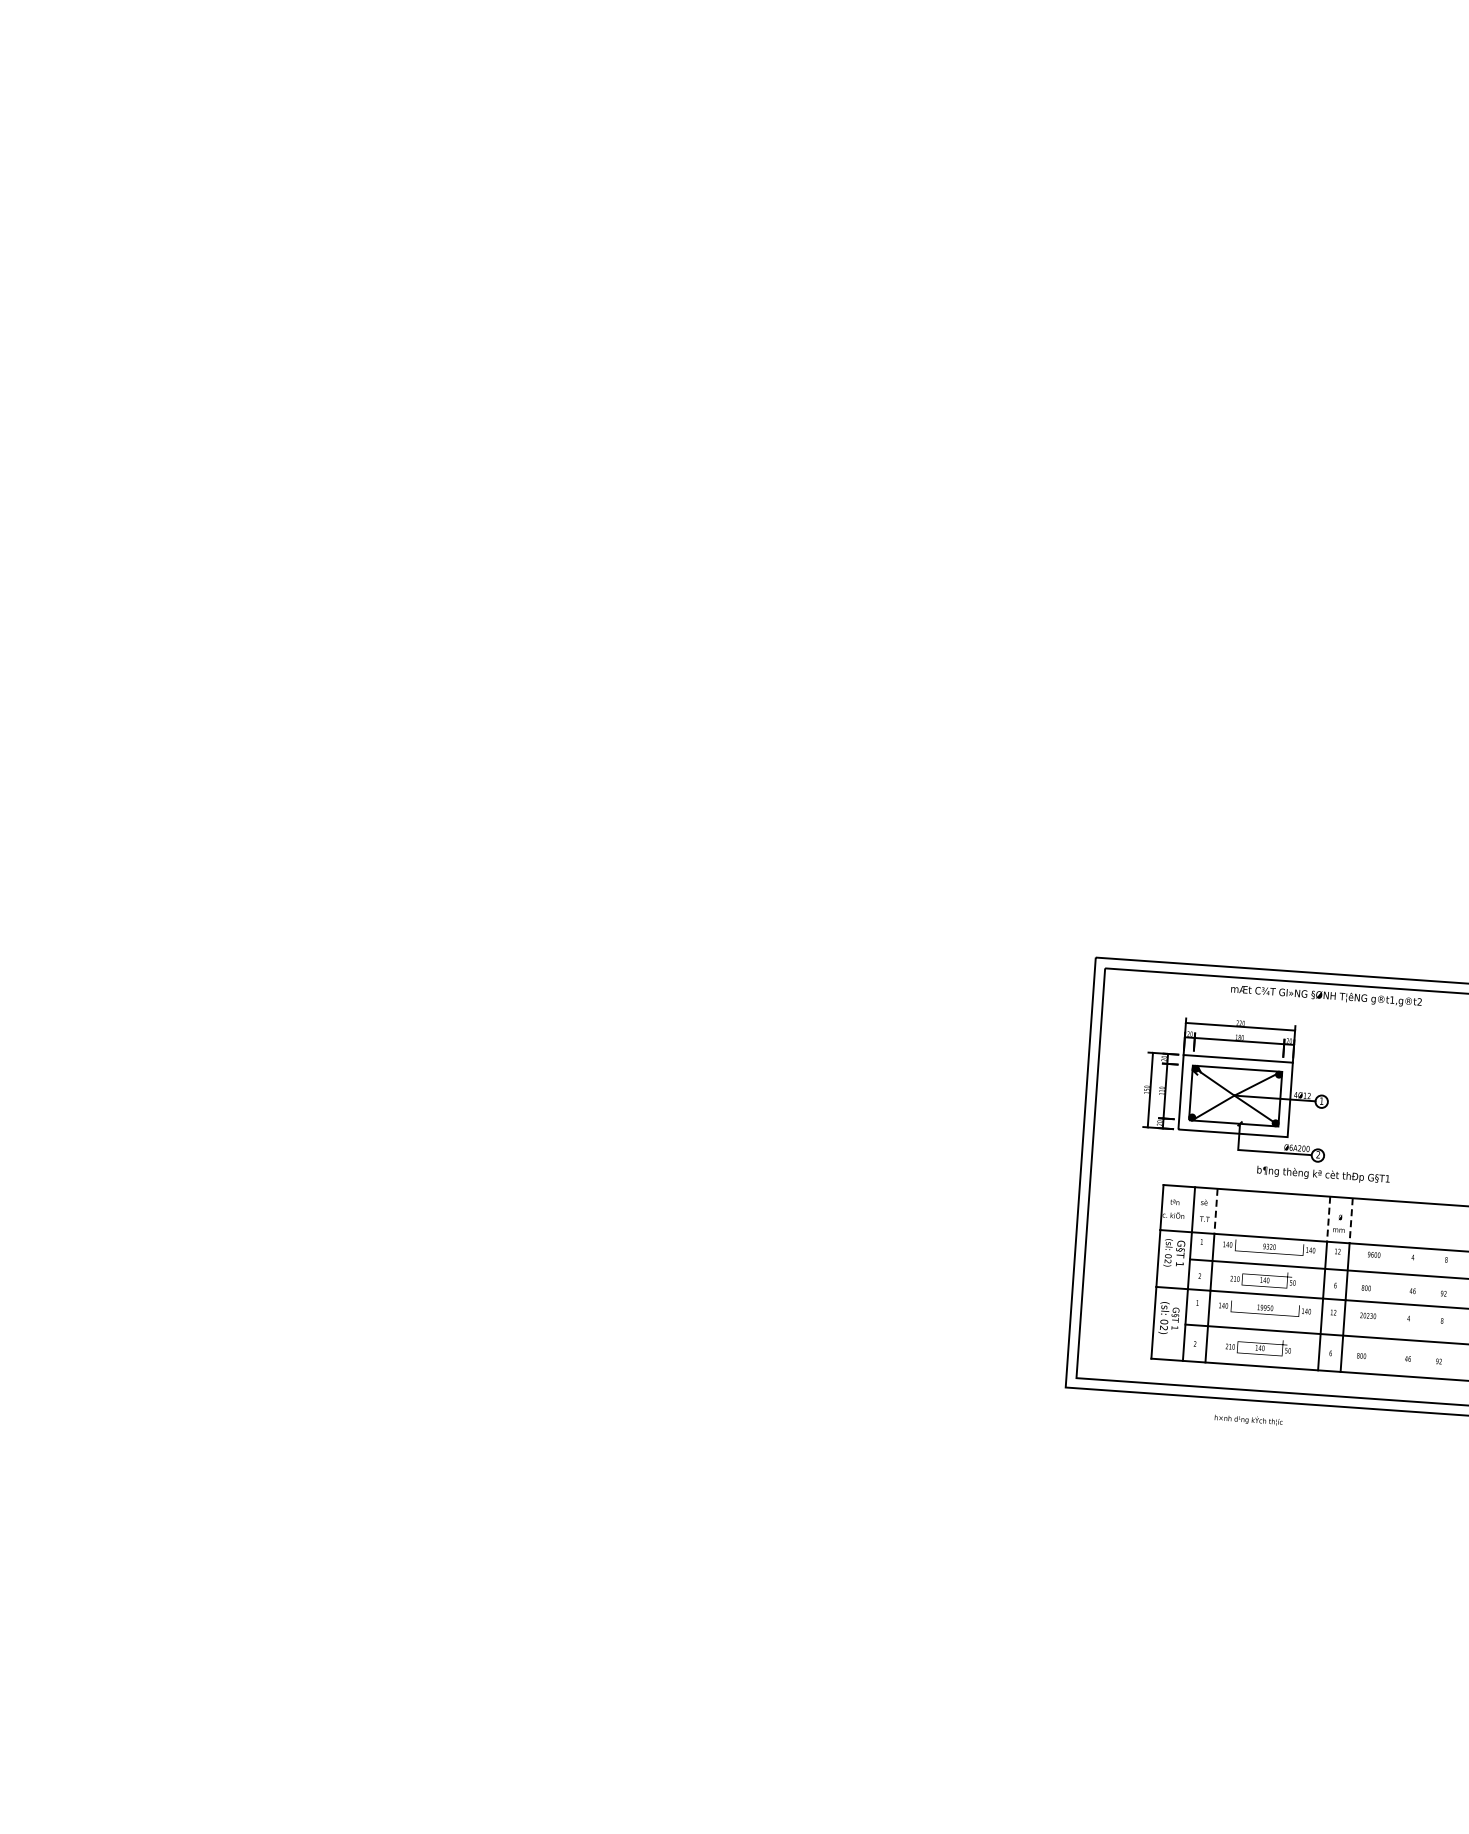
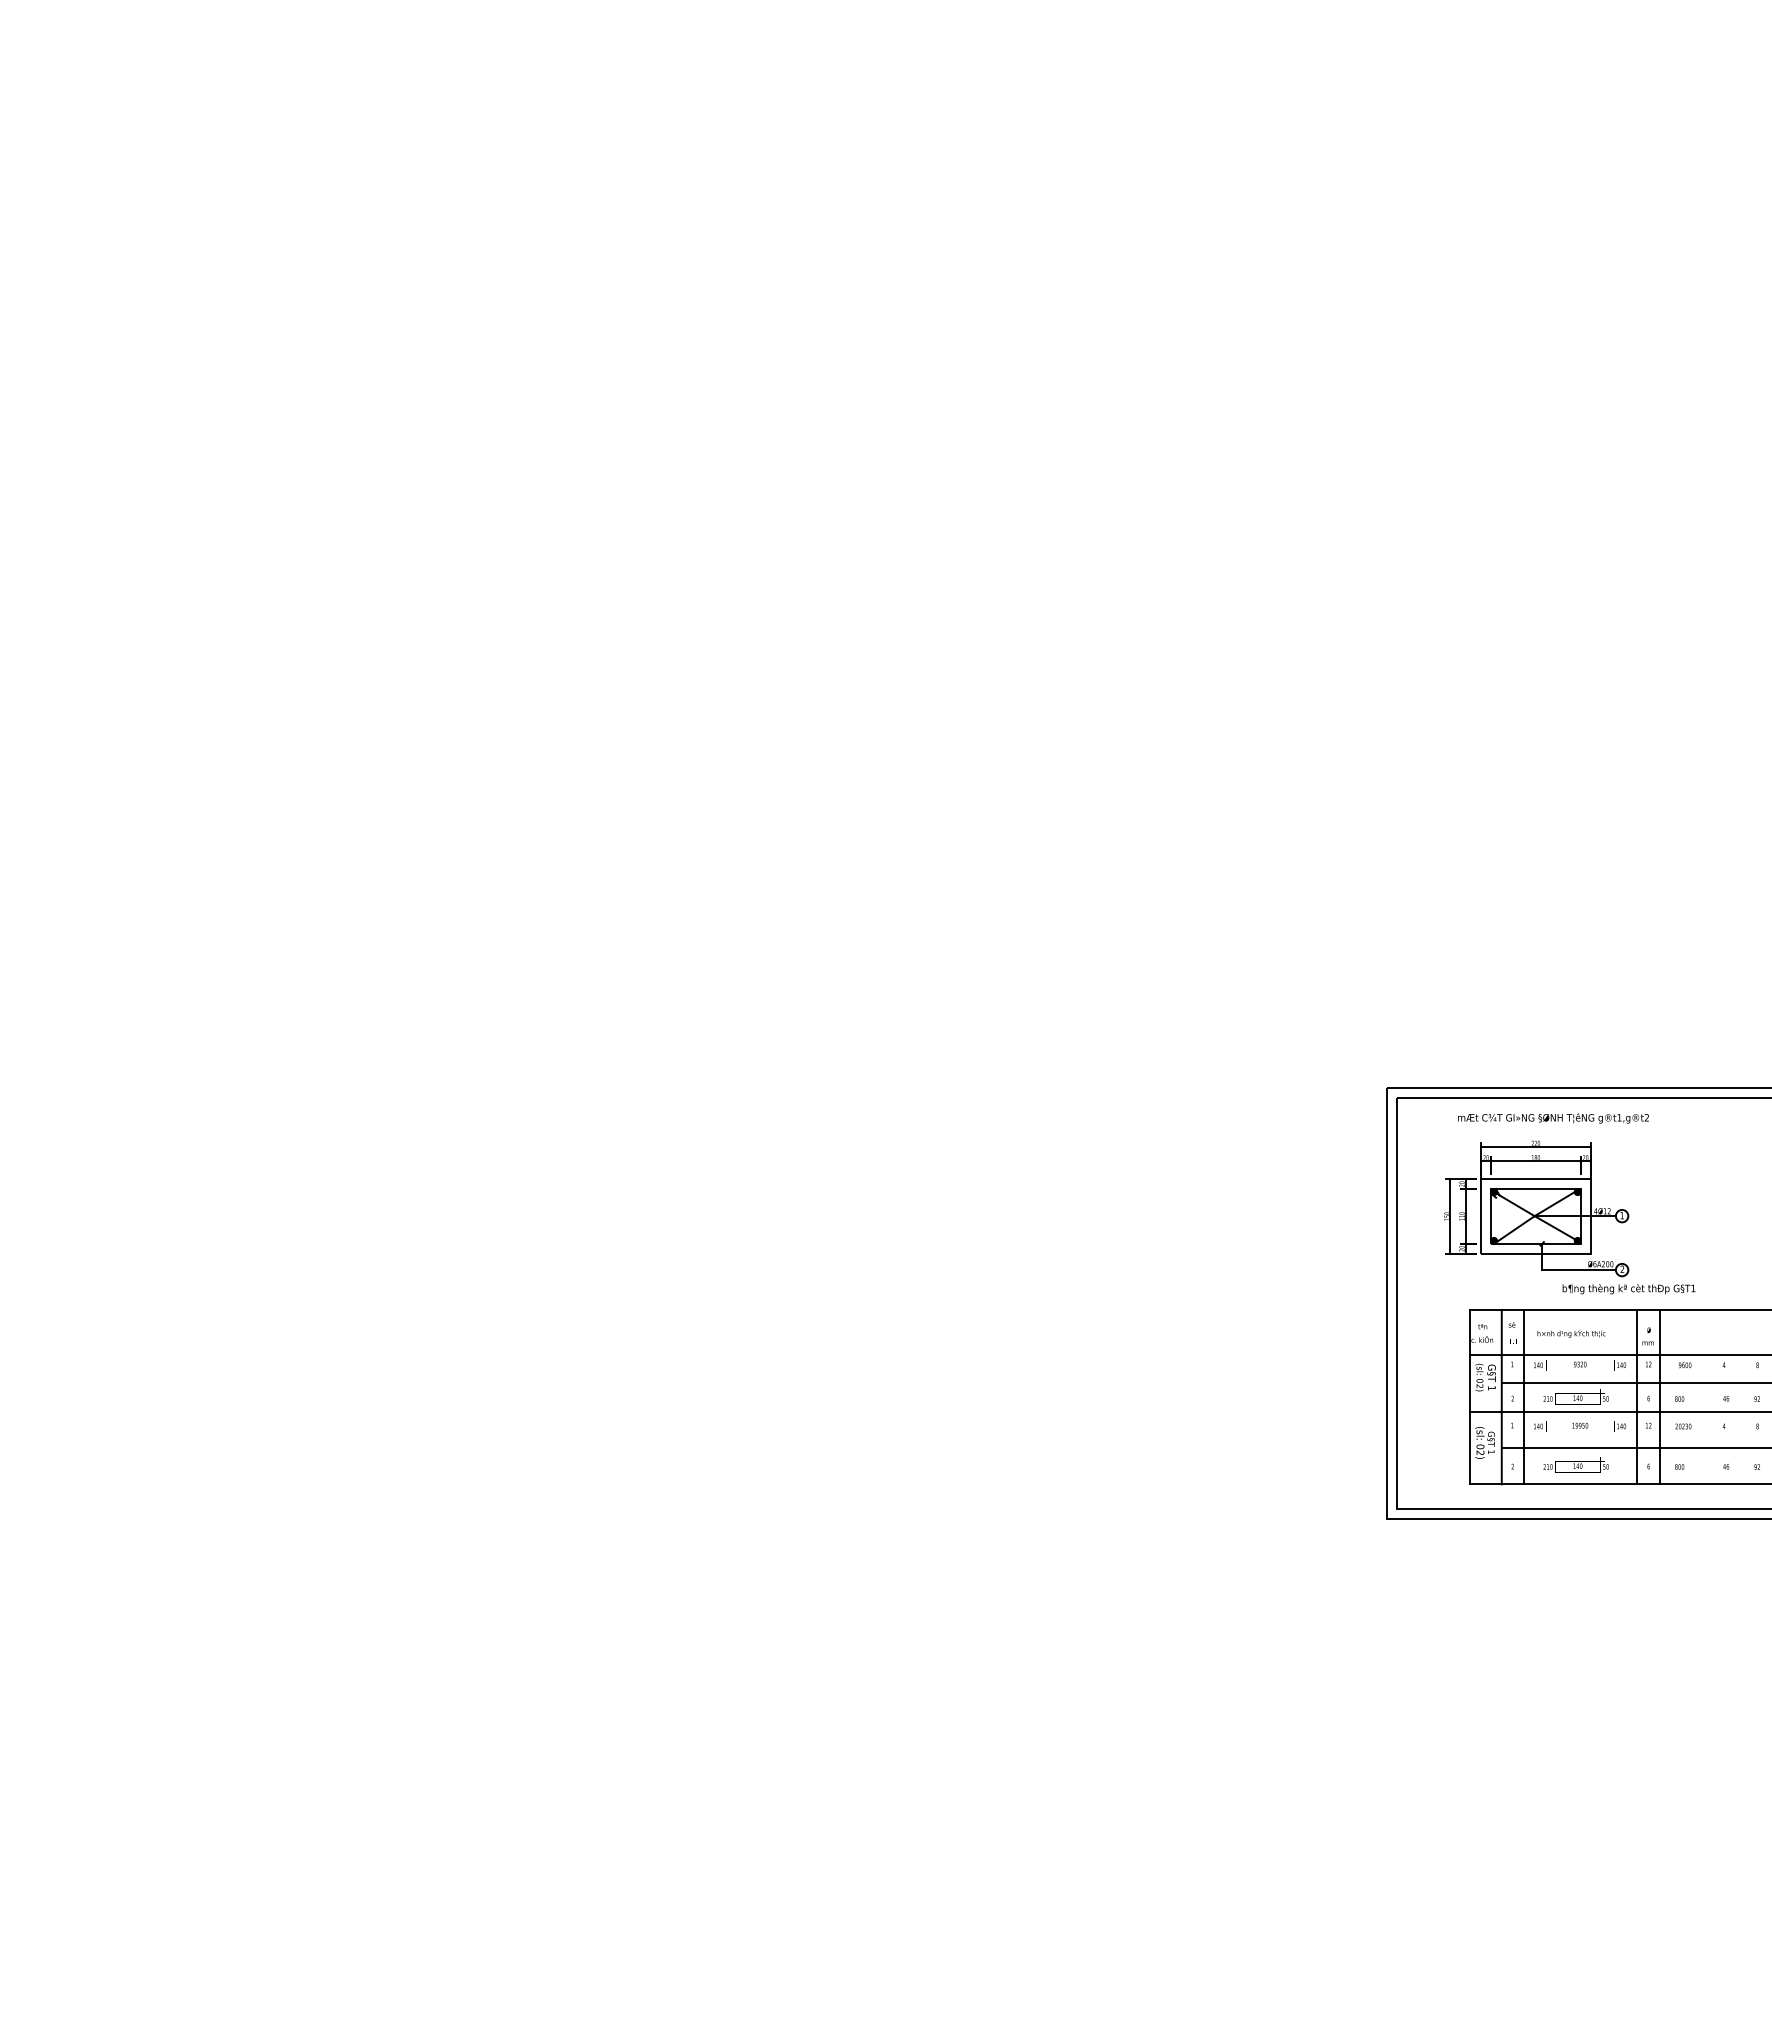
text: (1326, 996) -> (1553, 1118), moved
line: (1216, 1210) -> (1524, 1332), dashed -> solid
line: (1328, 1218) -> (1637, 1332), dashed -> solid
line: (1350, 1220) -> (1659, 1332), dashed -> solid
text: (1248, 1419) -> (1571, 1333), moved

